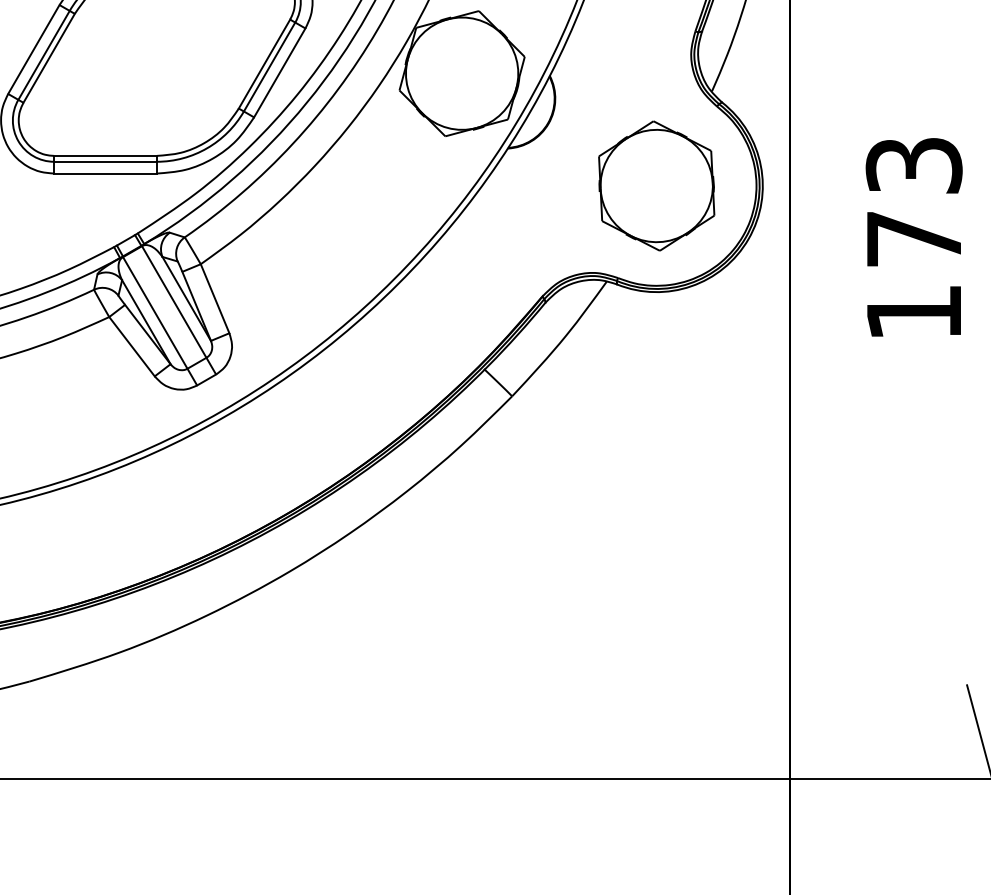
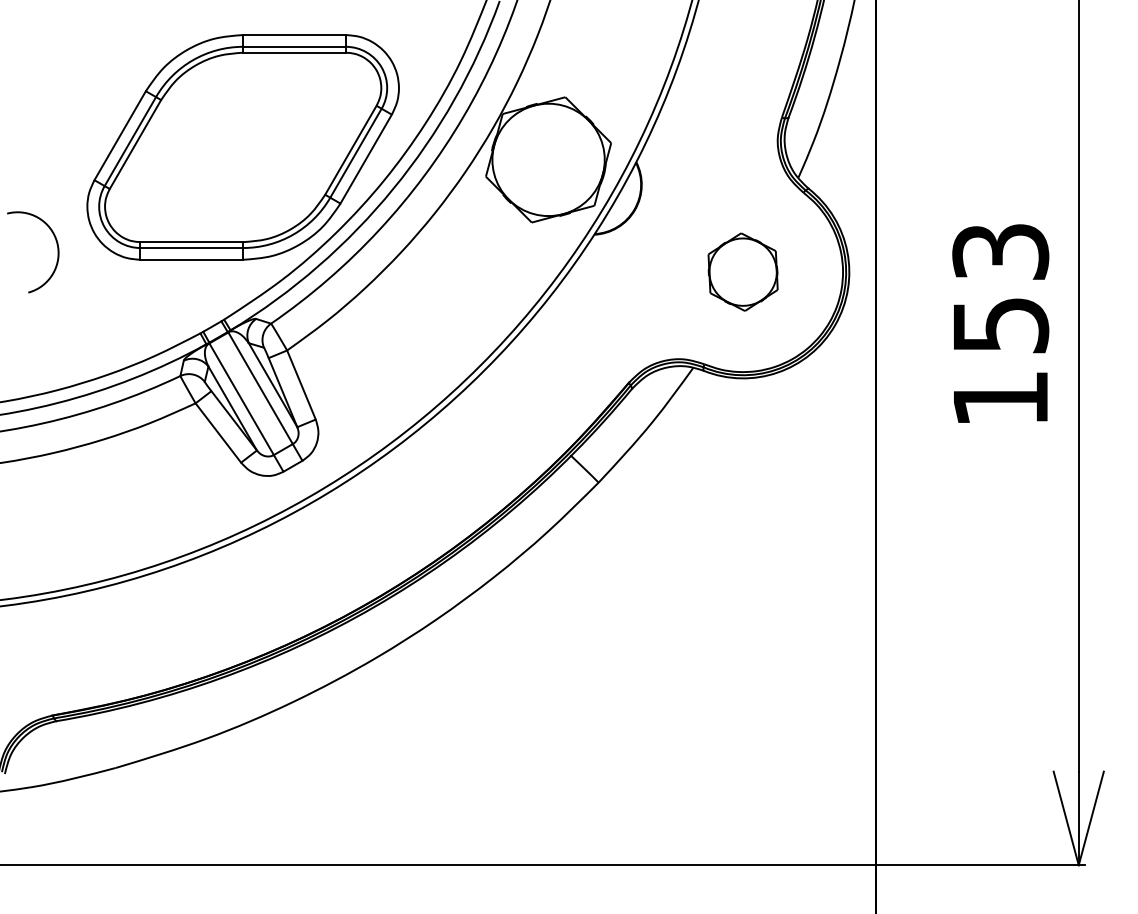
part: (656, 185) -> (742, 271), size x0.6
text: (914, 239) -> (1001, 325), 173 -> 153

